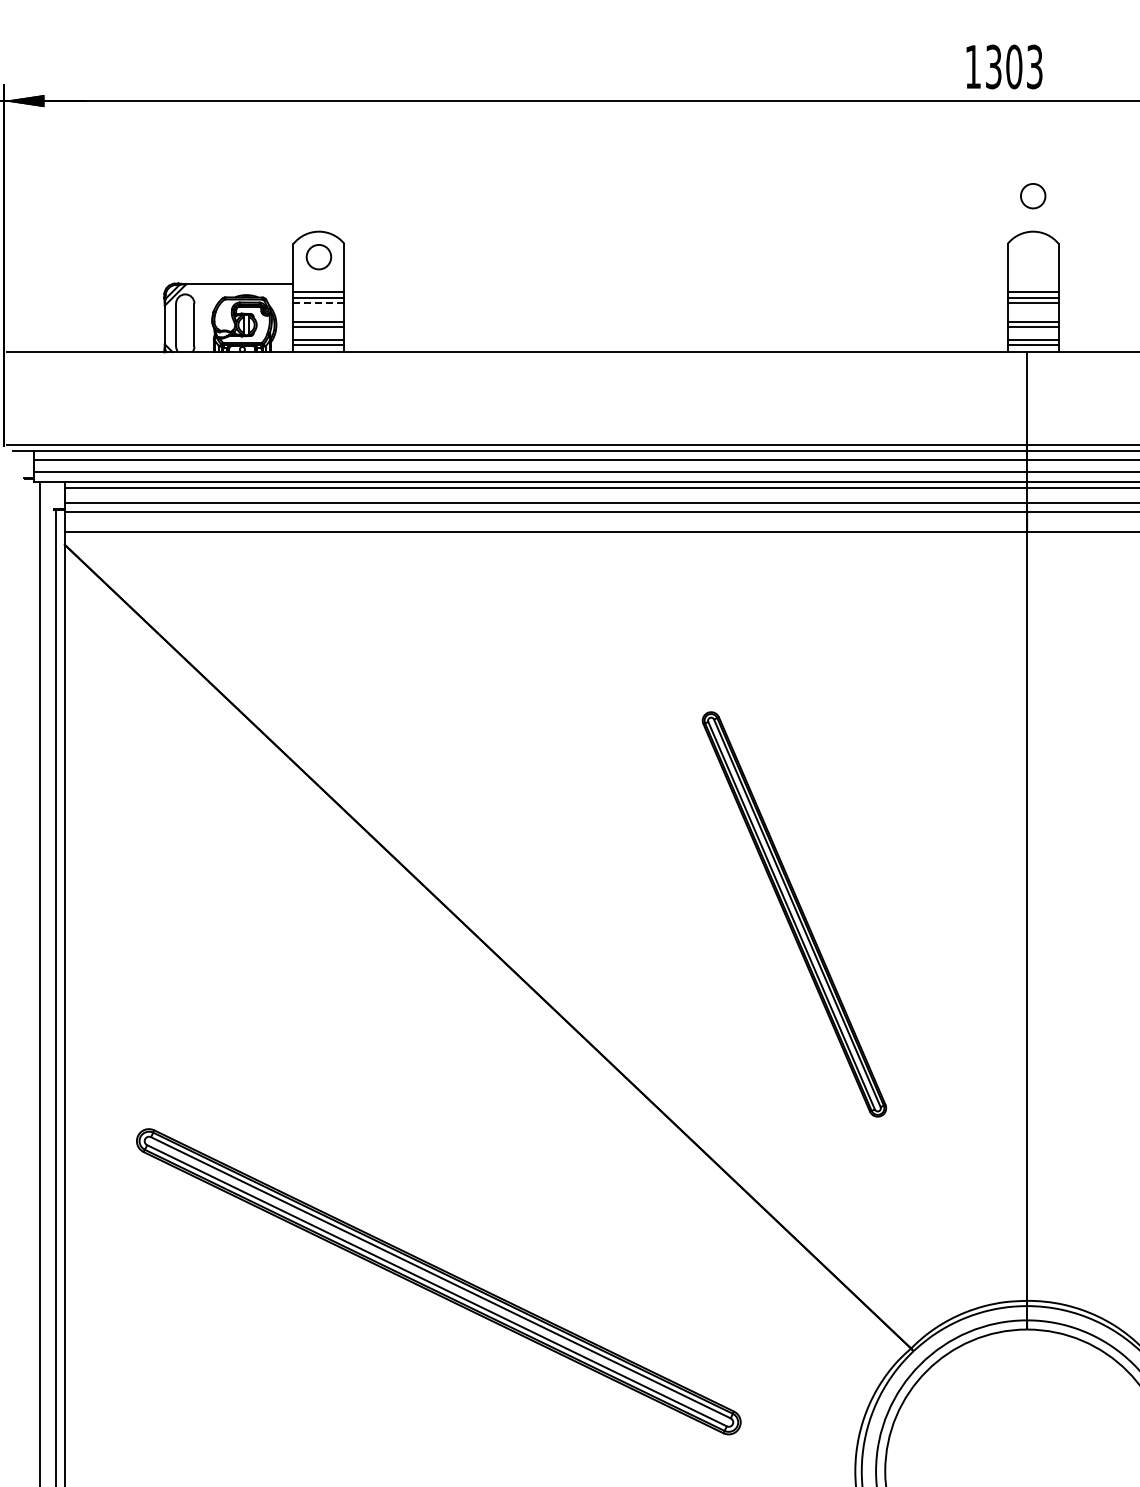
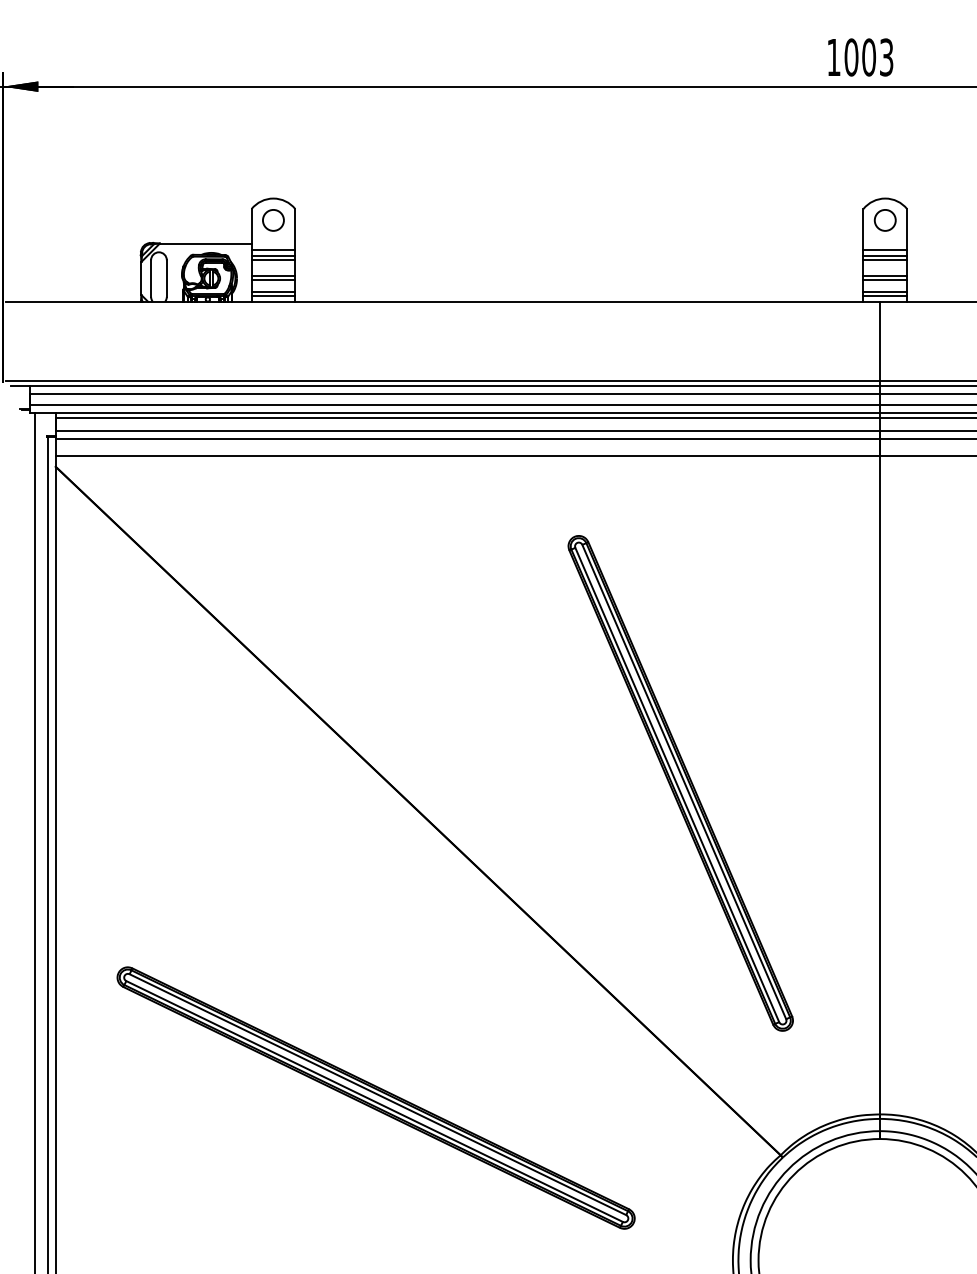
text: (993, 66) -> (851, 57), 1303 -> 1003
circle: (1033, 196) -> (885, 220), moved
line: (318, 303) -> (273, 260), dashed -> solid
part: (794, 914) -> (680, 783), size x1.43

